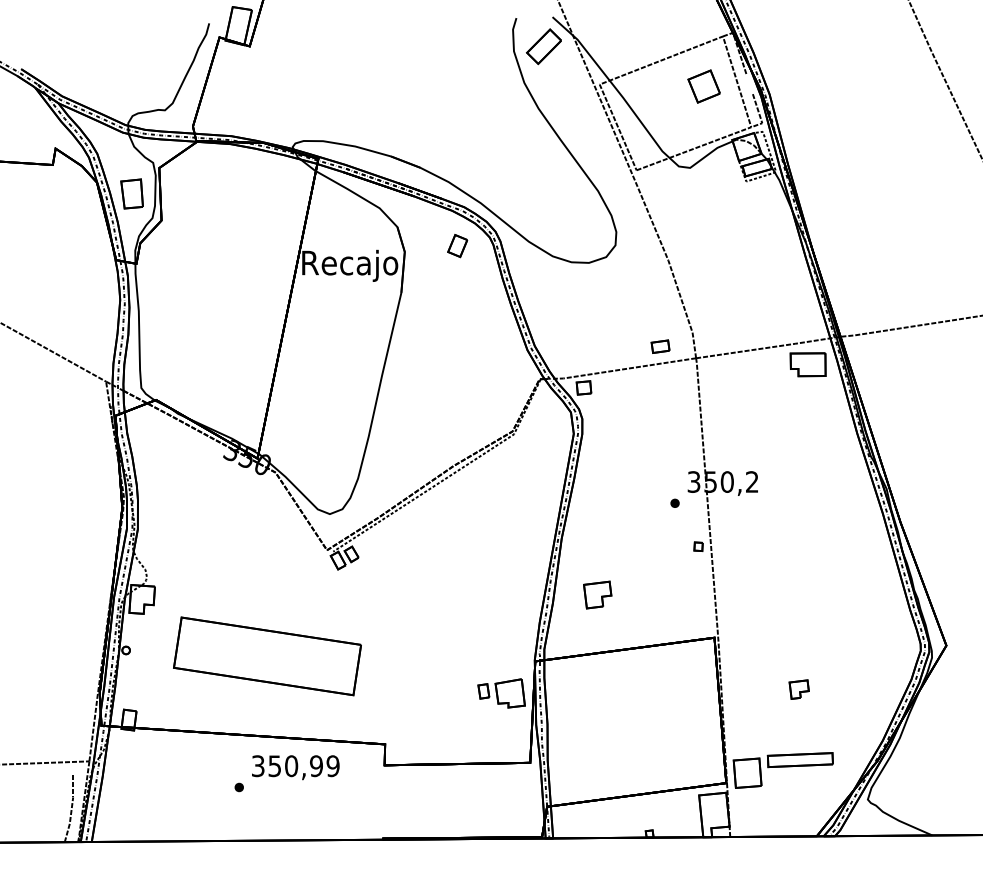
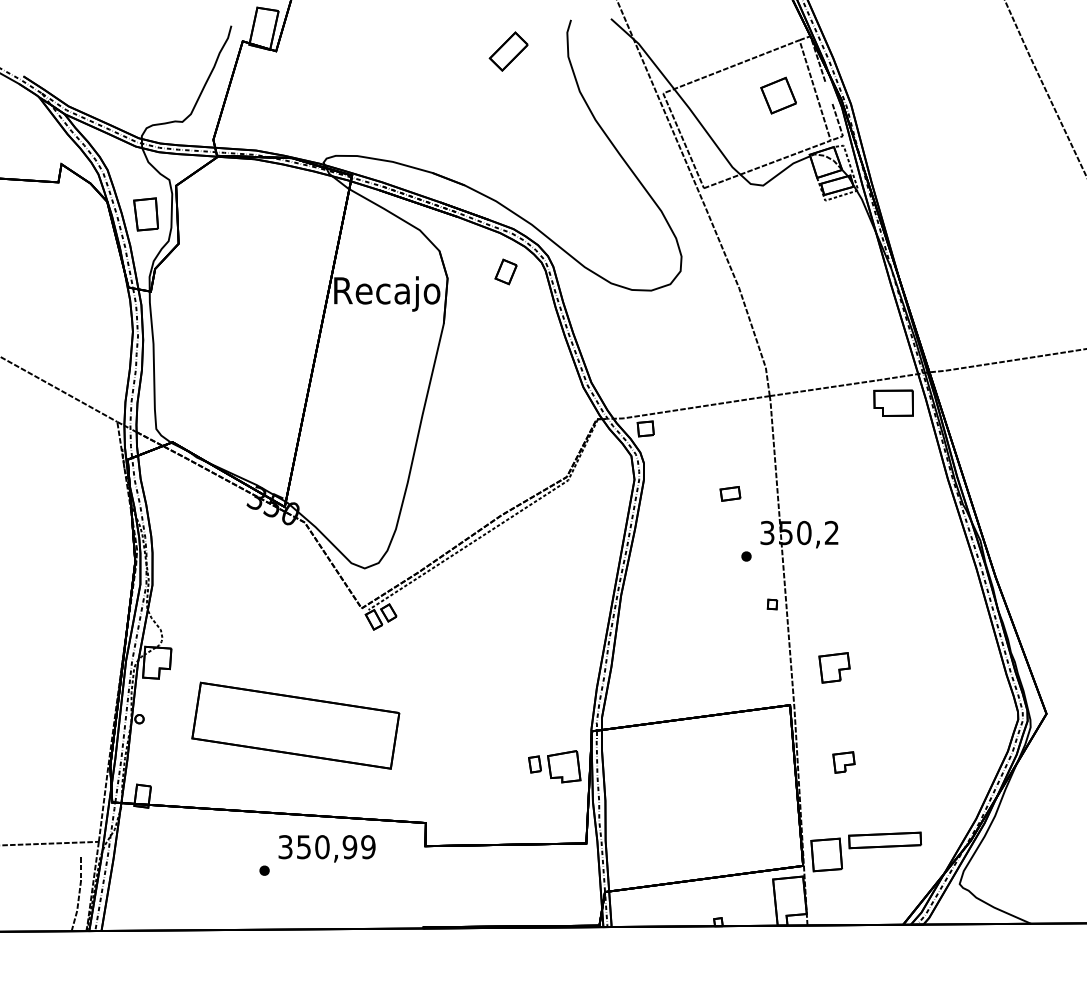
part: (543, 46) -> (508, 51), moved
part: (660, 346) -> (730, 493), moved
part: (597, 594) -> (834, 667), moved
part: (798, 689) -> (843, 762), moved

